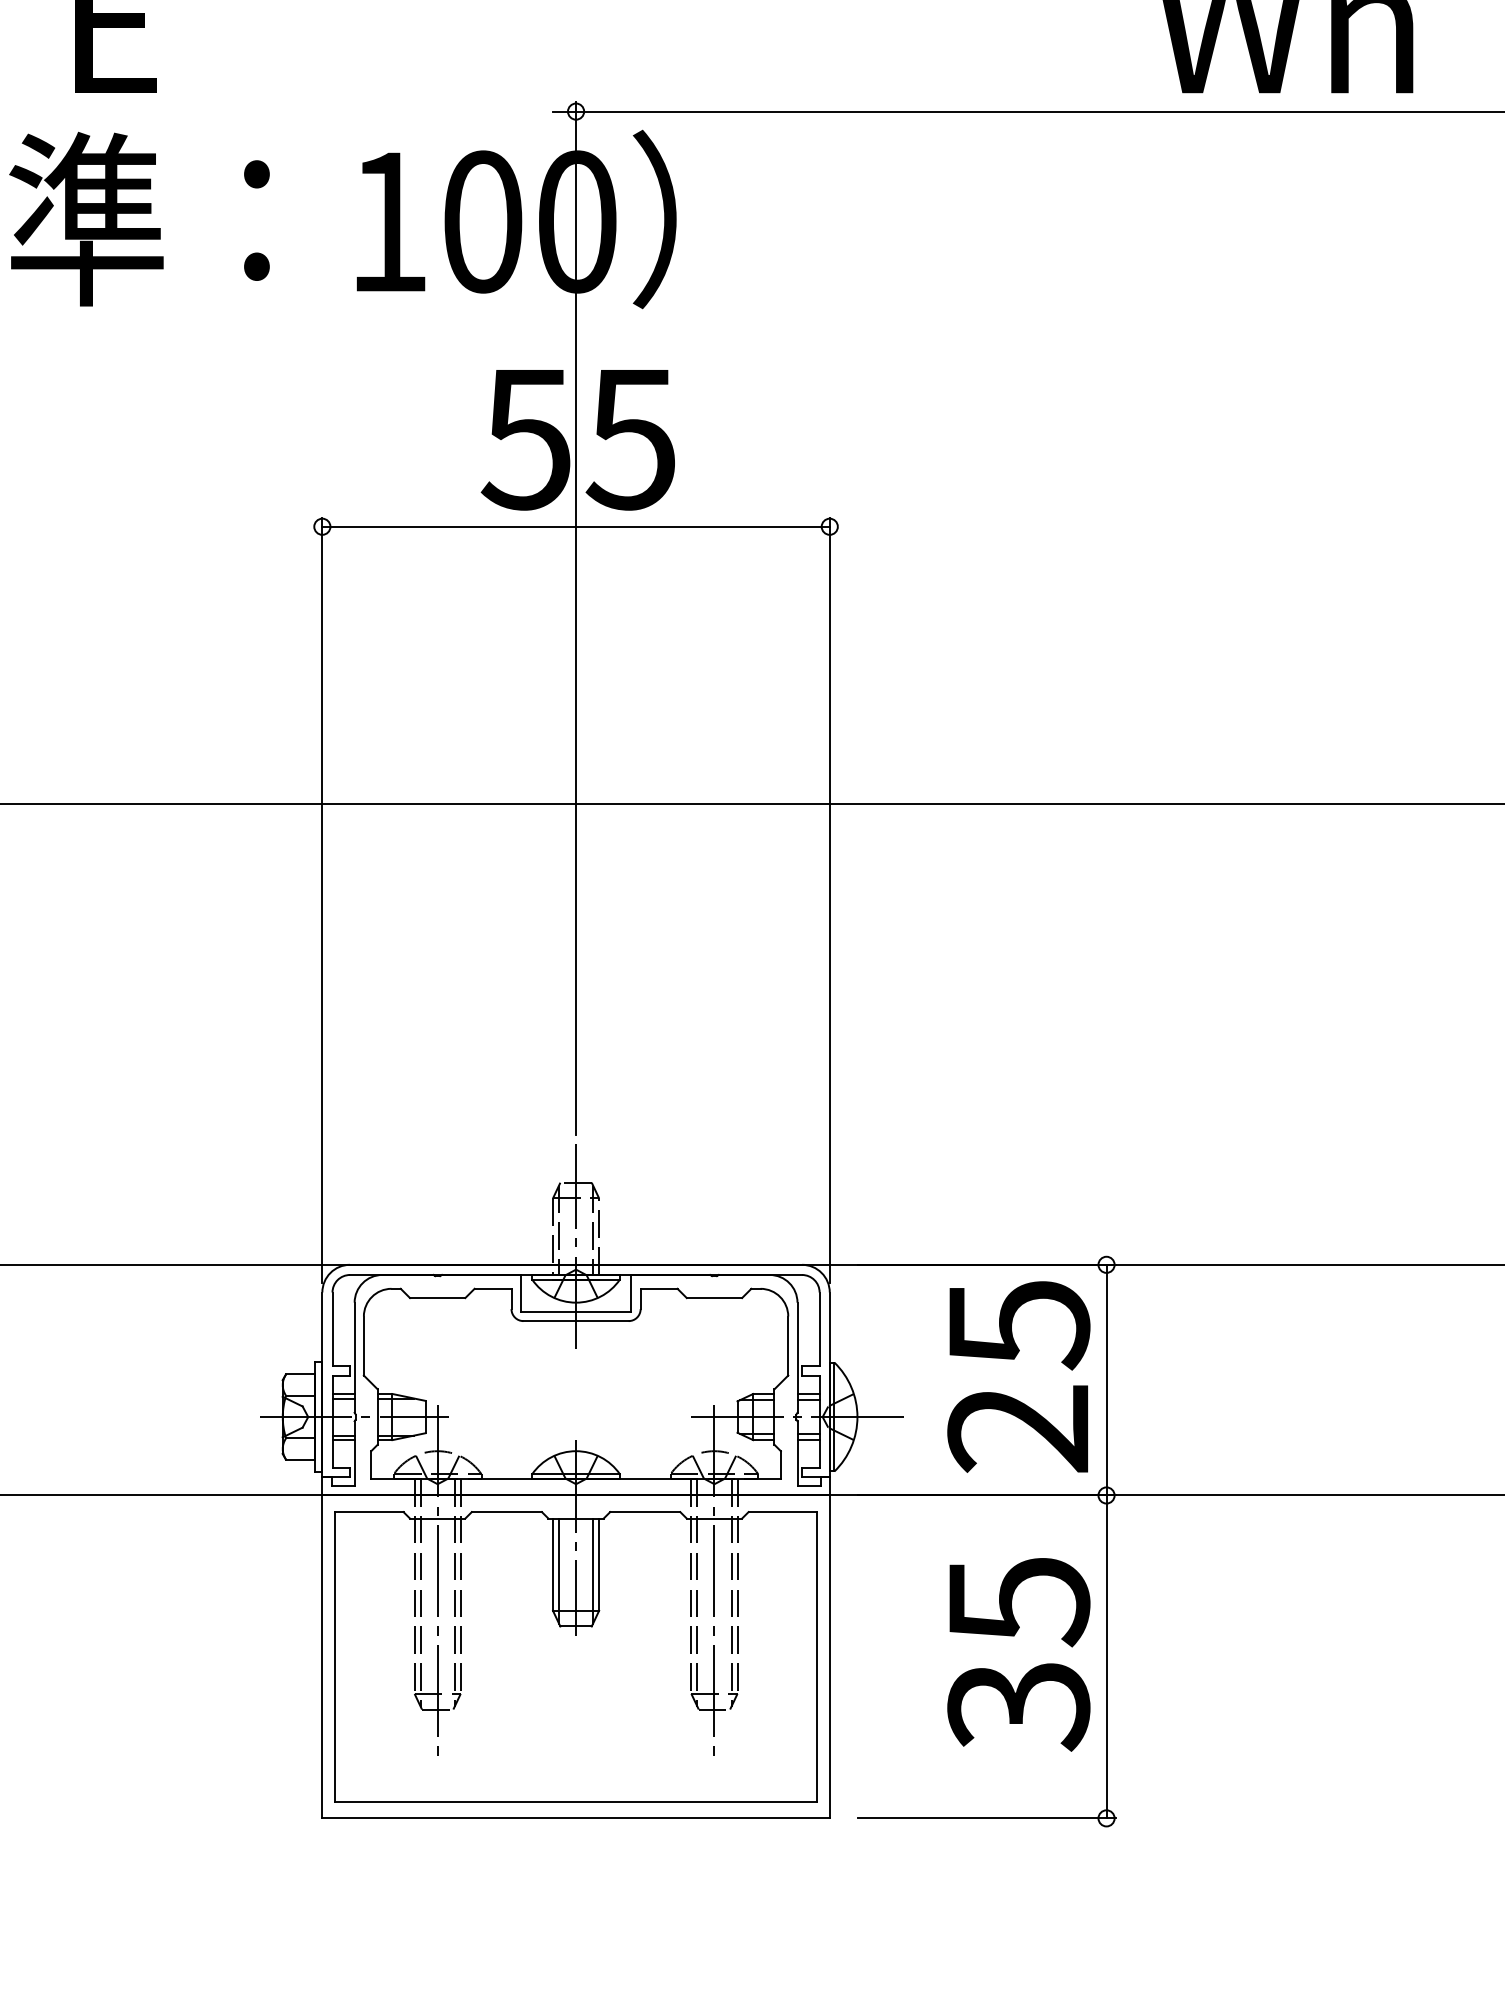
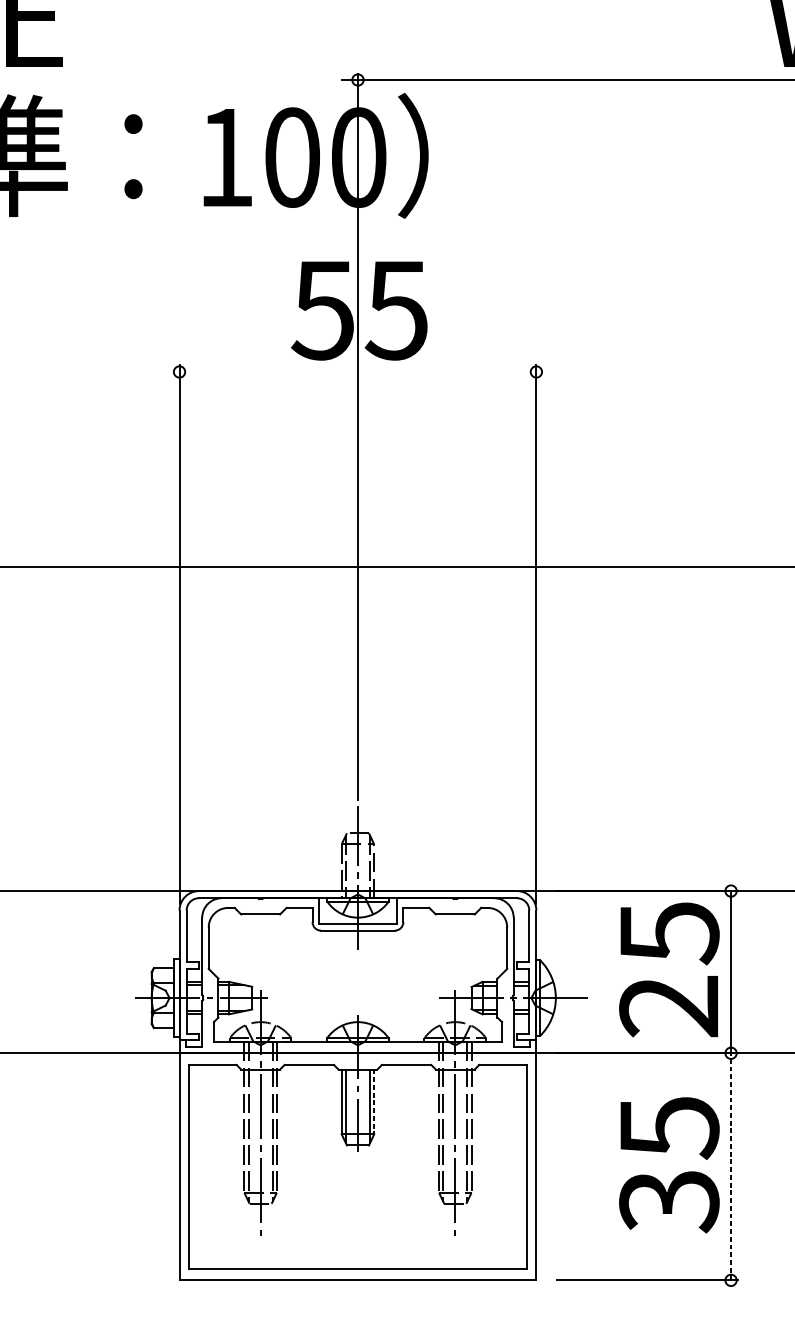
line: (575, 526) -> (357, 371), removed
line: (599, 1565) -> (374, 1102), solid -> dashed
line: (1106, 1656) -> (731, 1166), solid -> dashed

